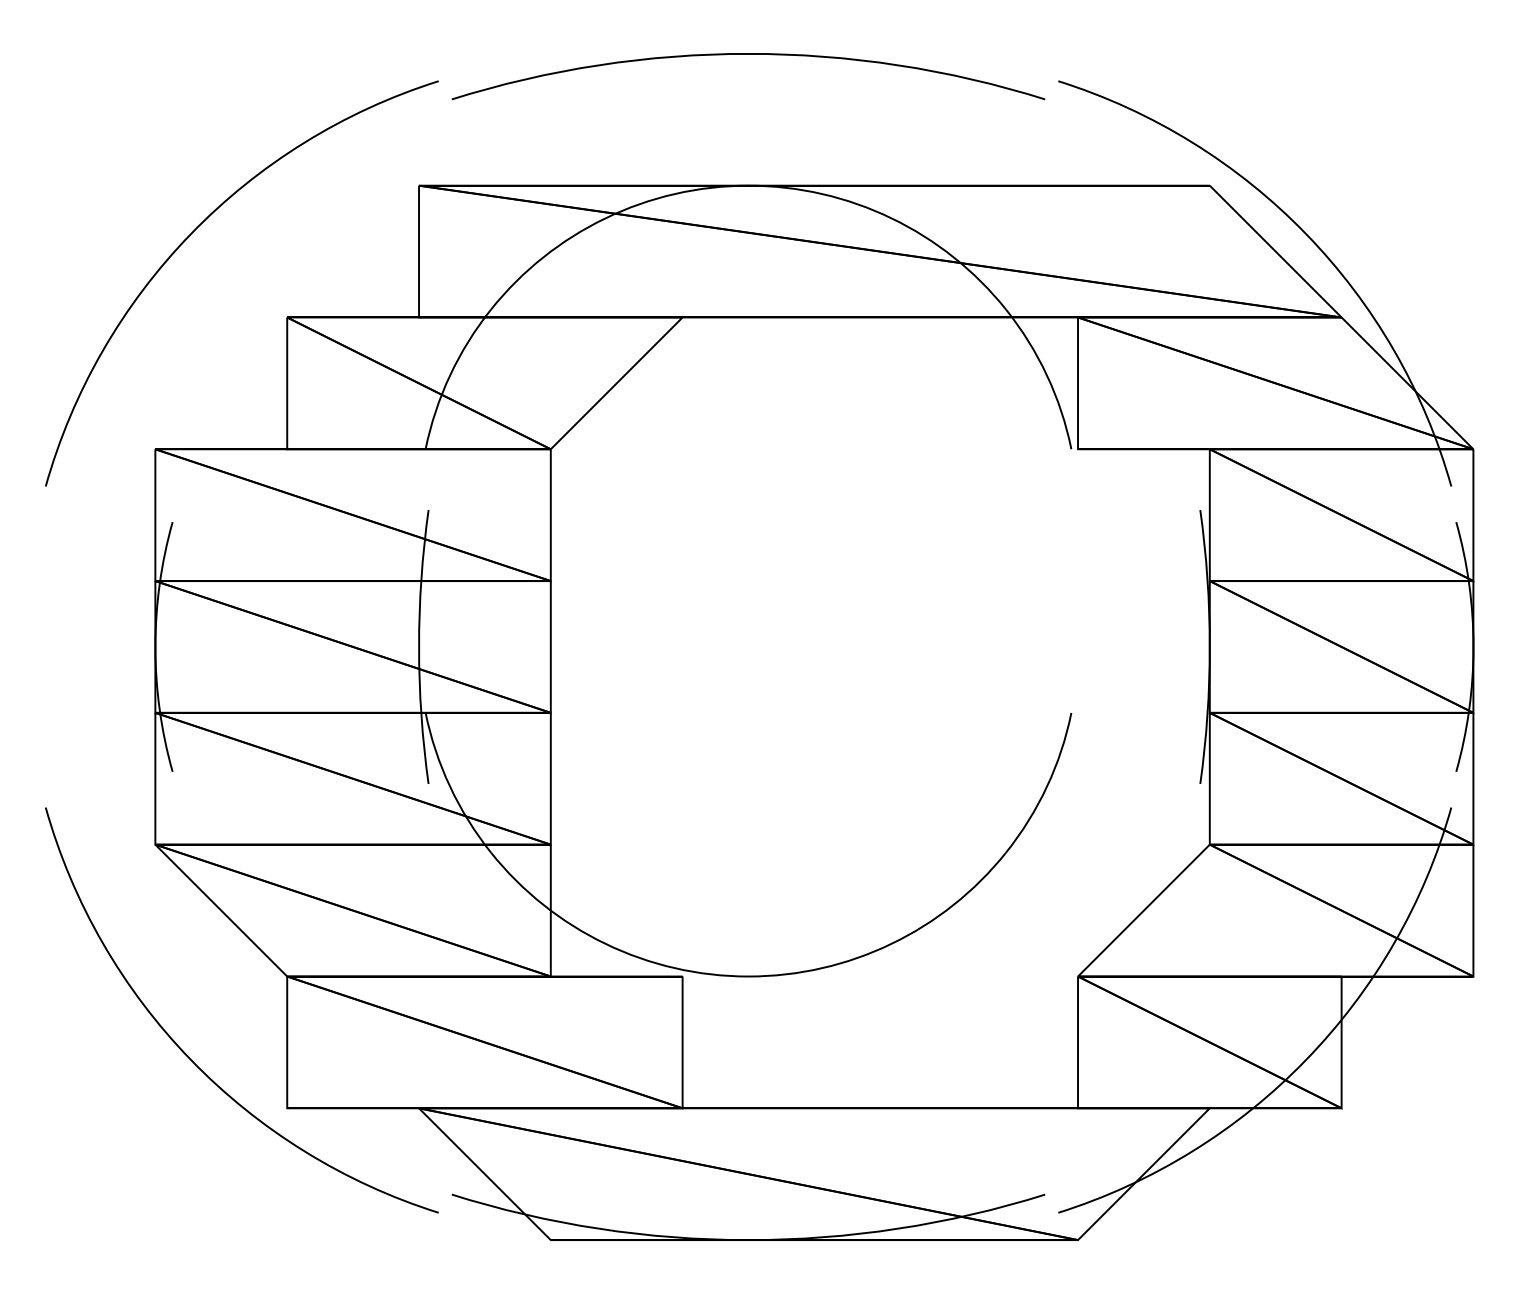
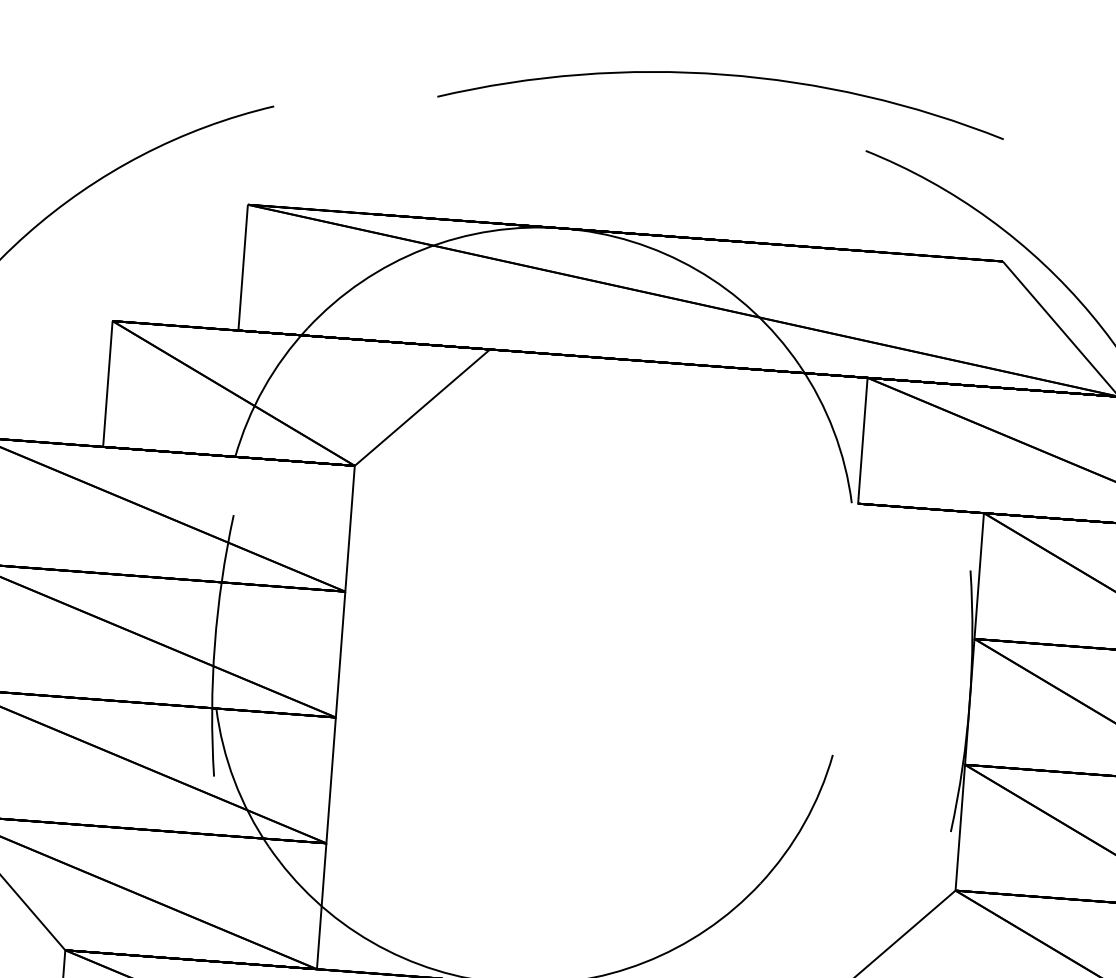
curve: (748, 54) -> (723, 75), moved

